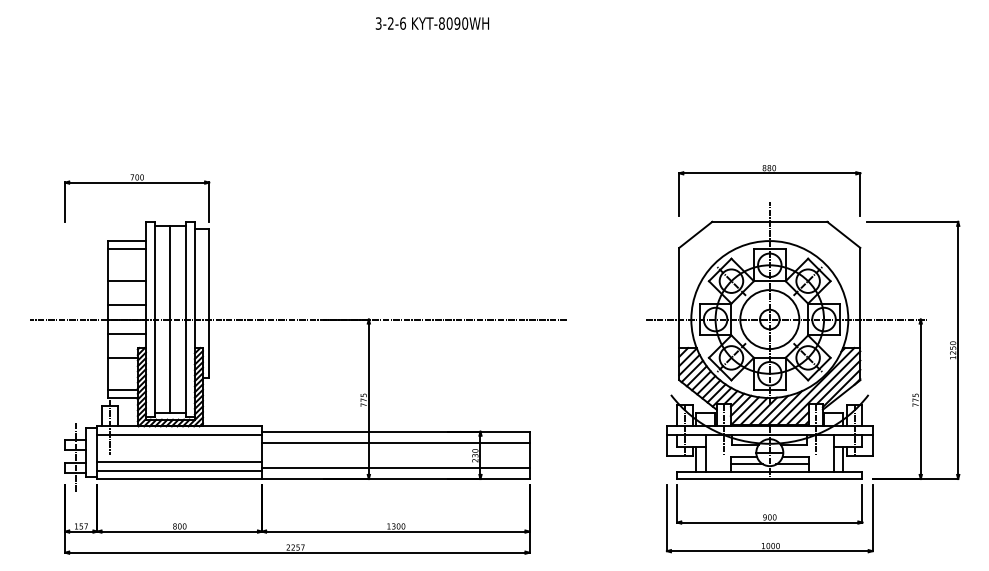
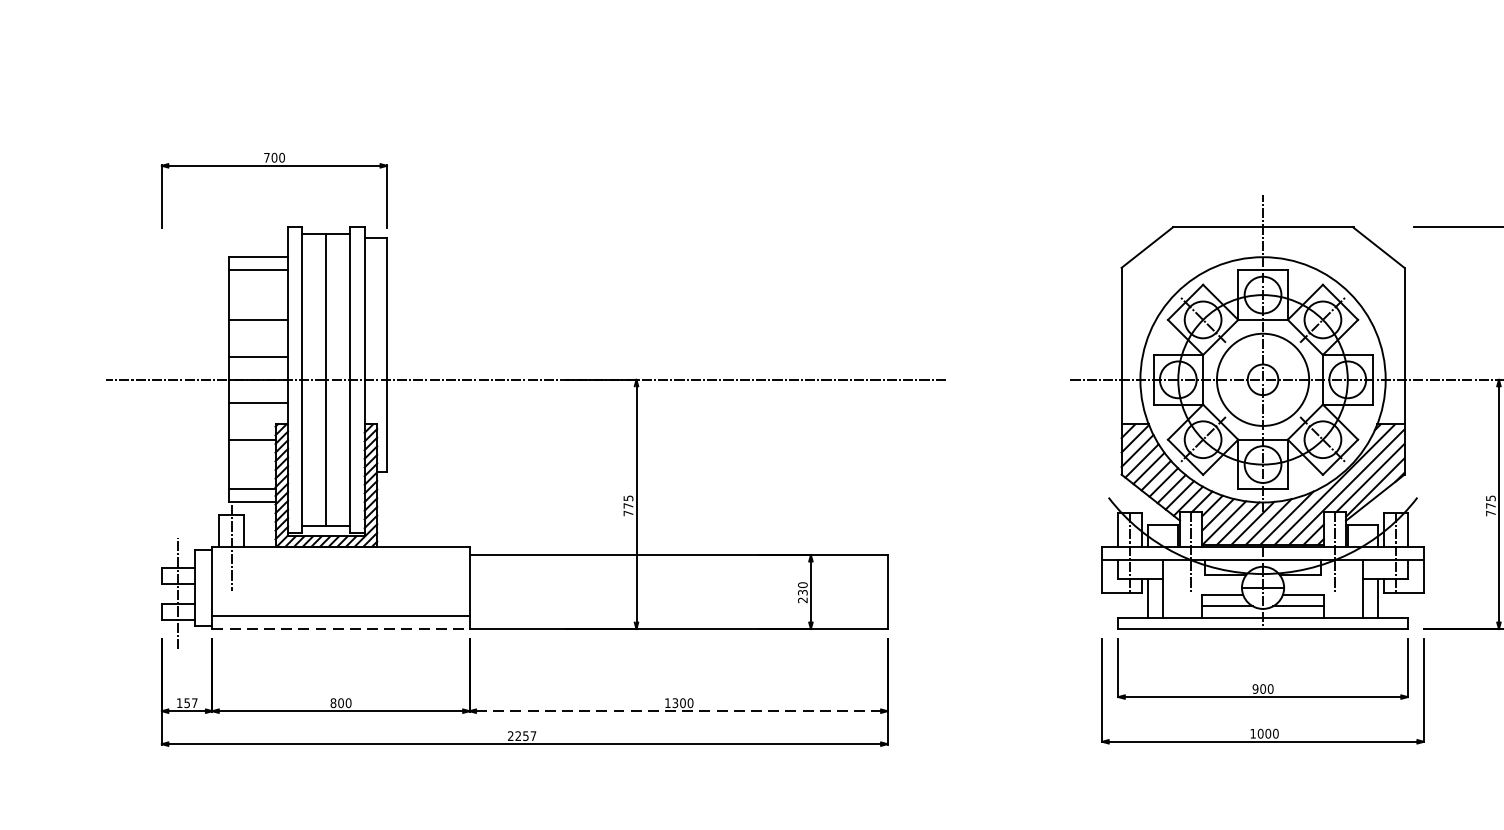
part: (769, 173) -> (1262, 151), removed
line: (179, 434) -> (340, 559), removed
line: (395, 442) -> (678, 571), removed
line: (179, 461) -> (340, 601), removed
line: (395, 467) -> (678, 611), removed
line: (180, 478) -> (342, 628), solid -> dashed
line: (395, 531) -> (678, 711), solid -> dashed

